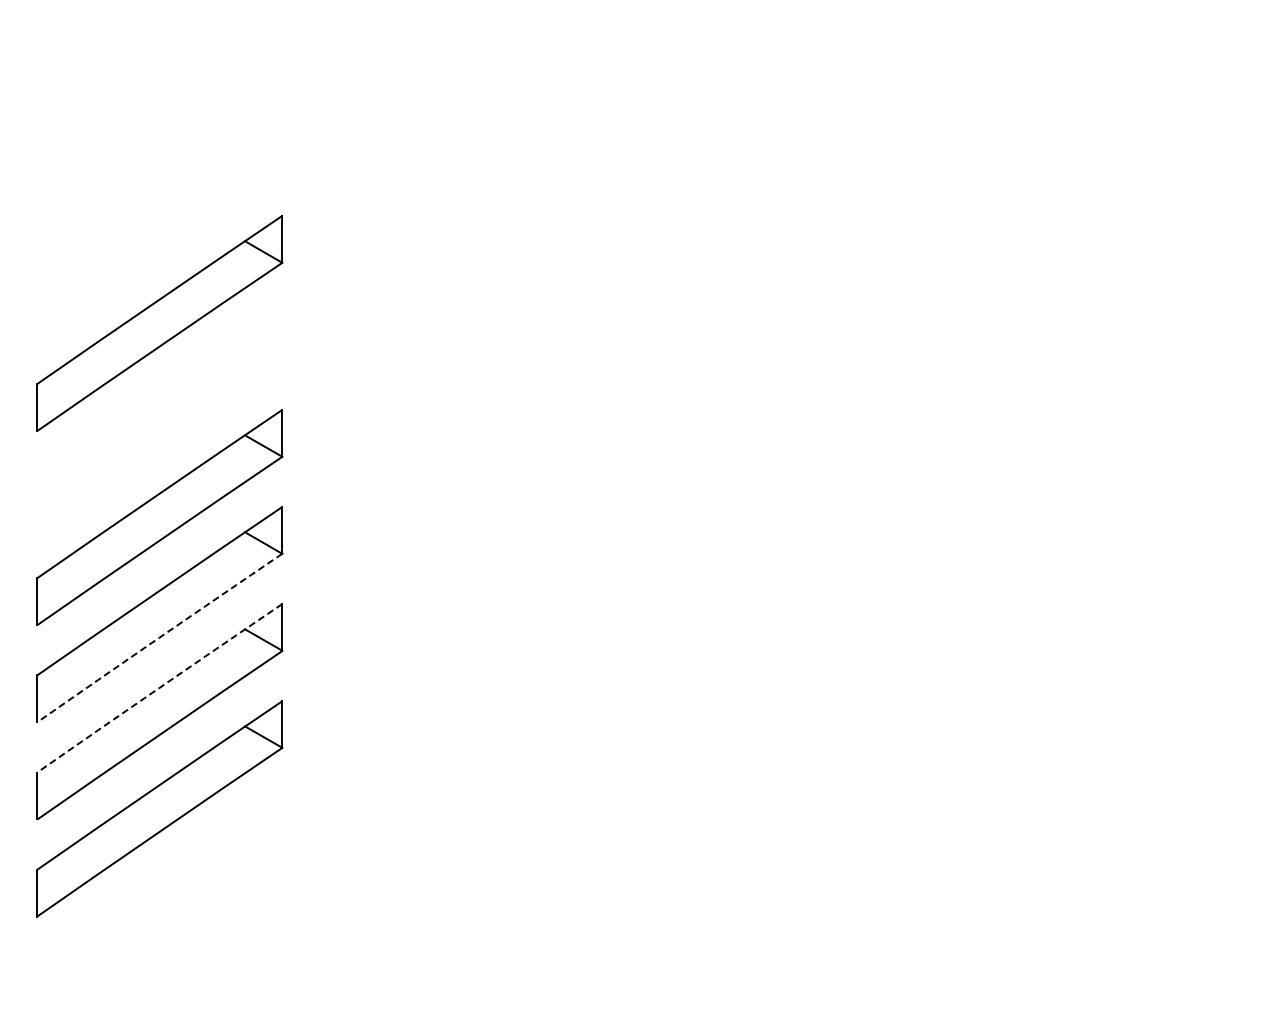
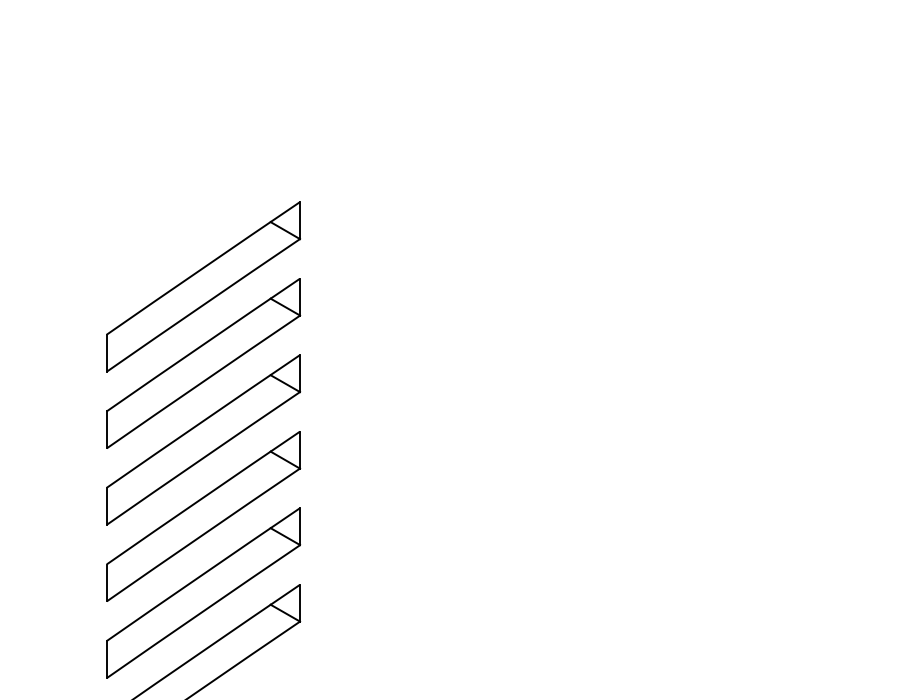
part: (159, 420) -> (203, 363), added
arc: (159, 637) -> (203, 534), dashed -> solid
arc: (159, 687) -> (203, 574), dashed -> solid

